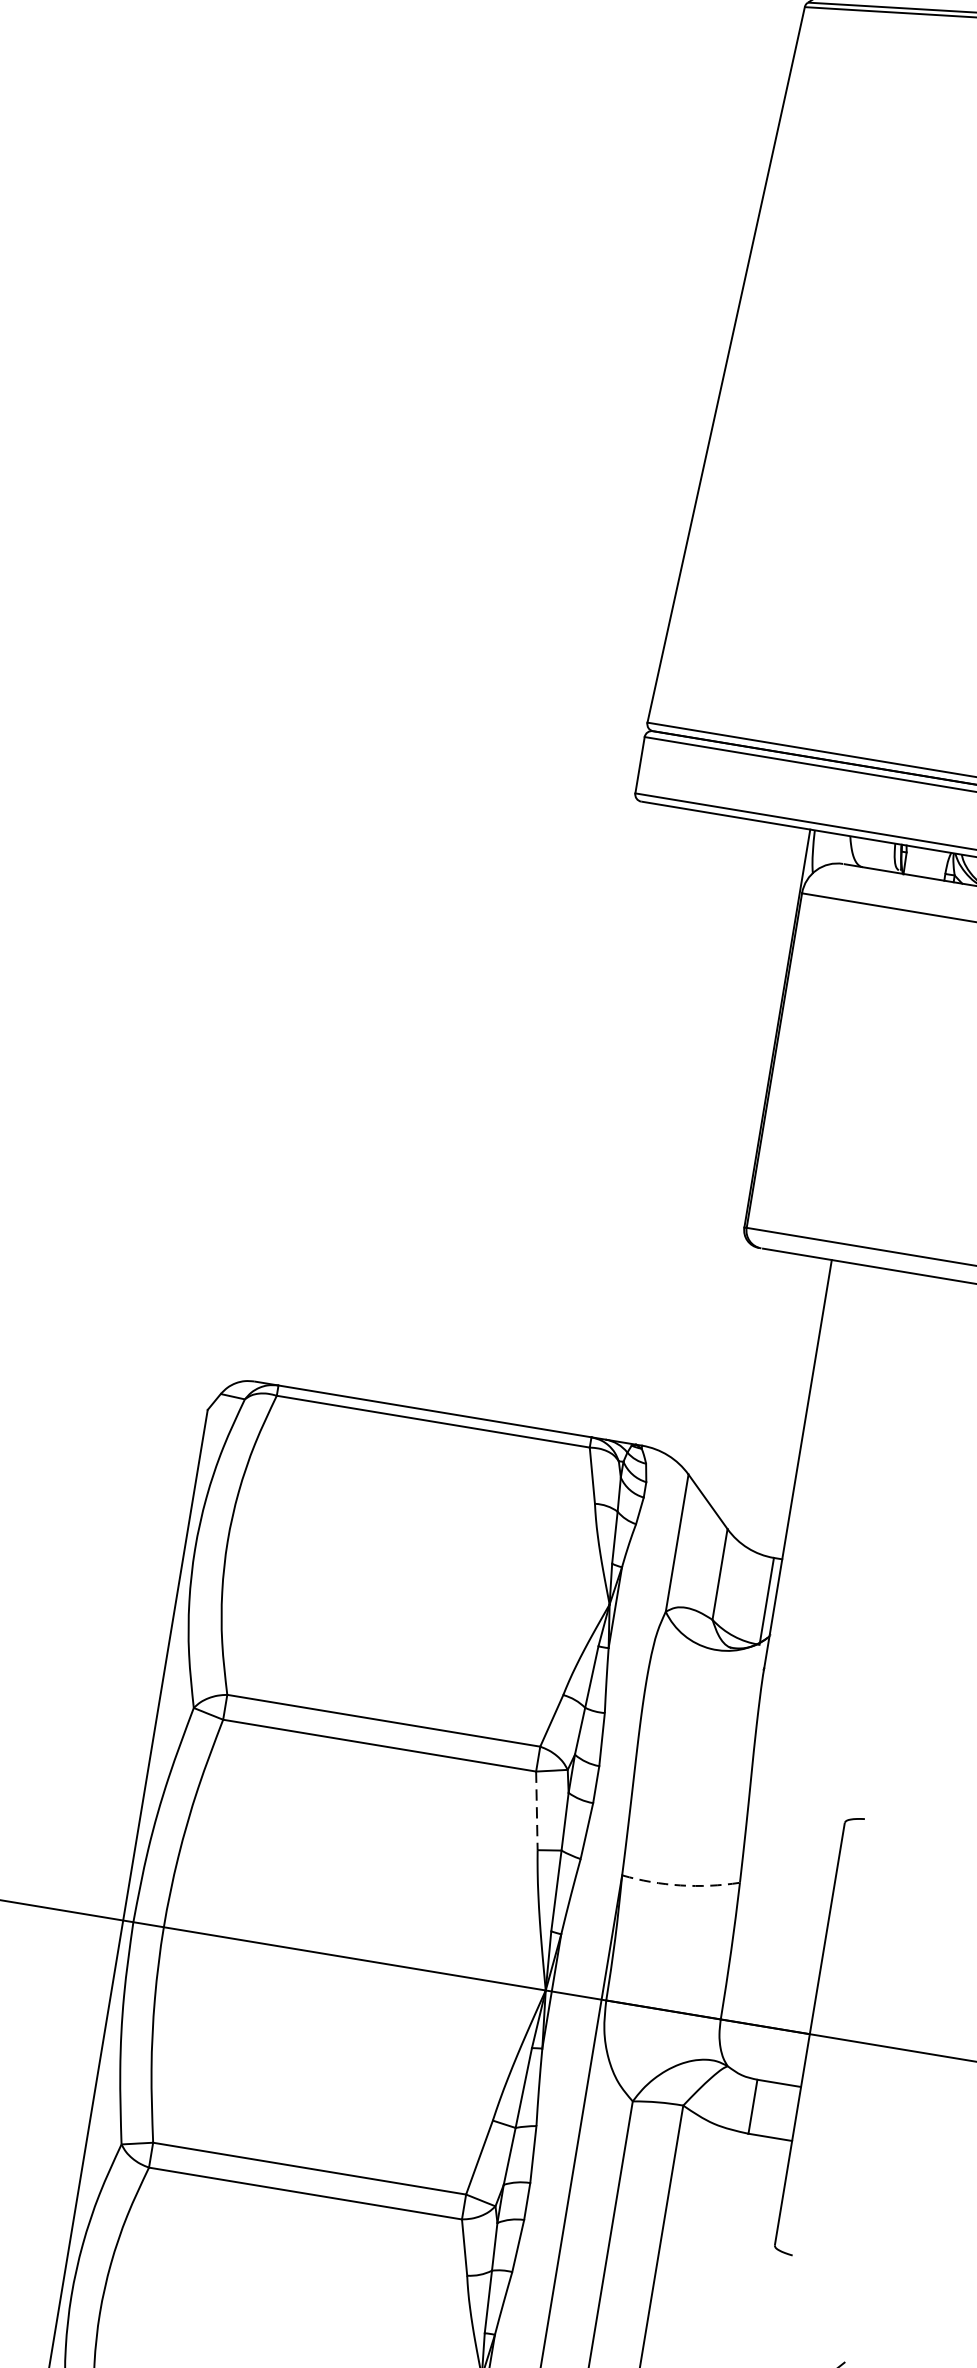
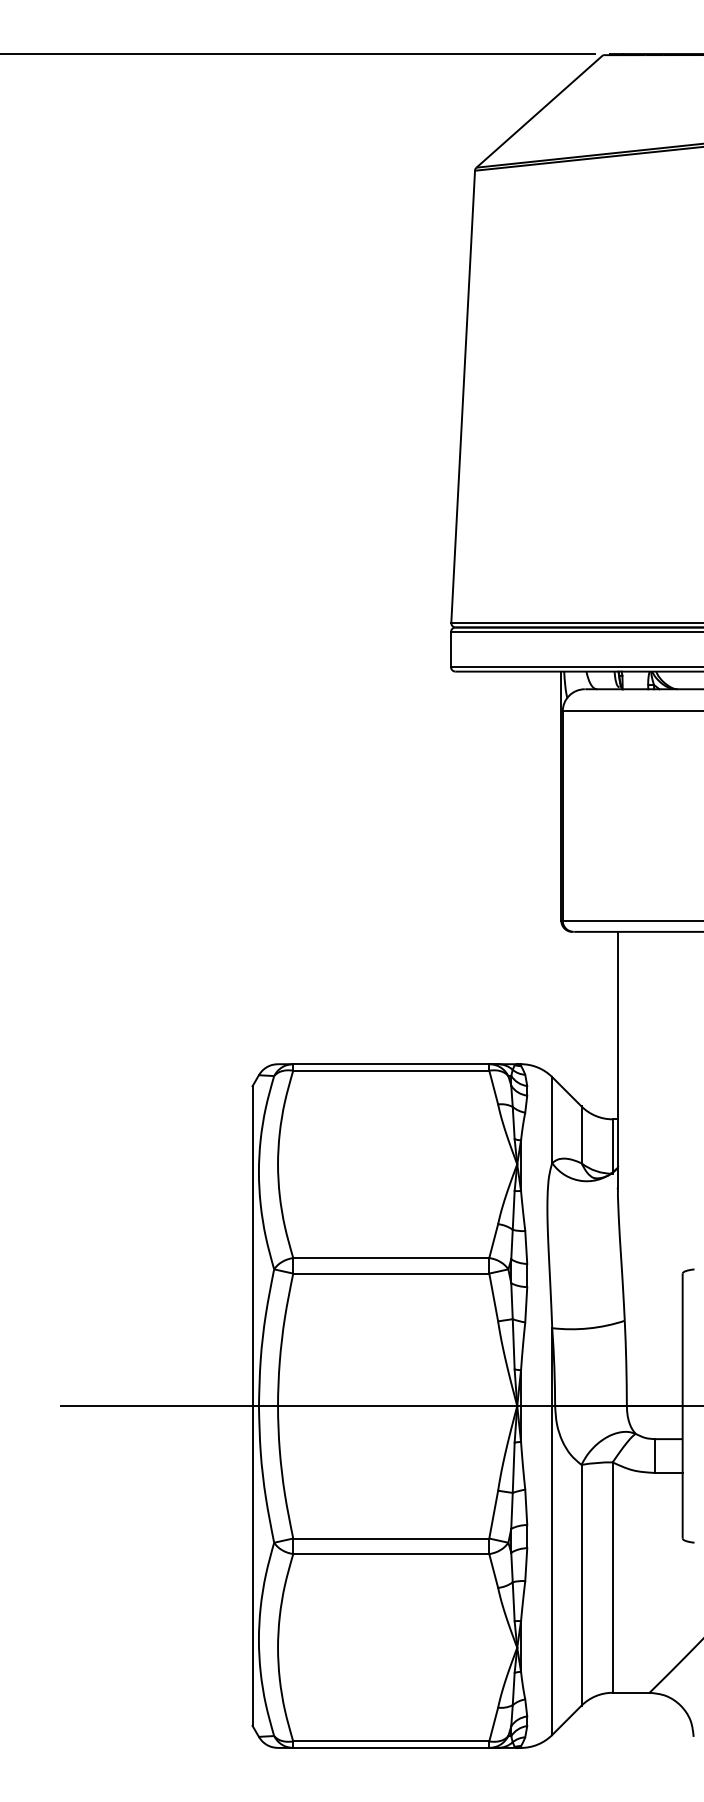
line: (536, 1810) -> (493, 1297), dashed -> solid
arc: (680, 1885) -> (588, 1328), dashed -> solid

